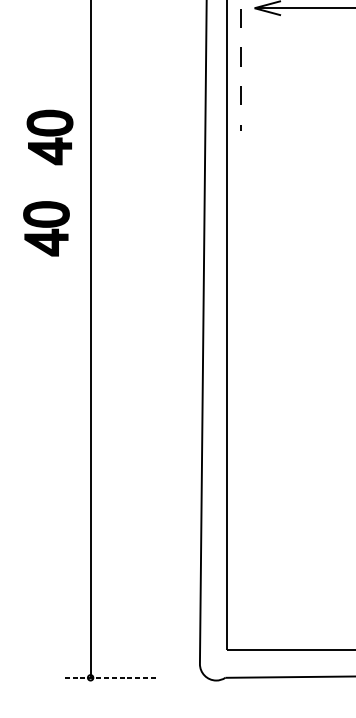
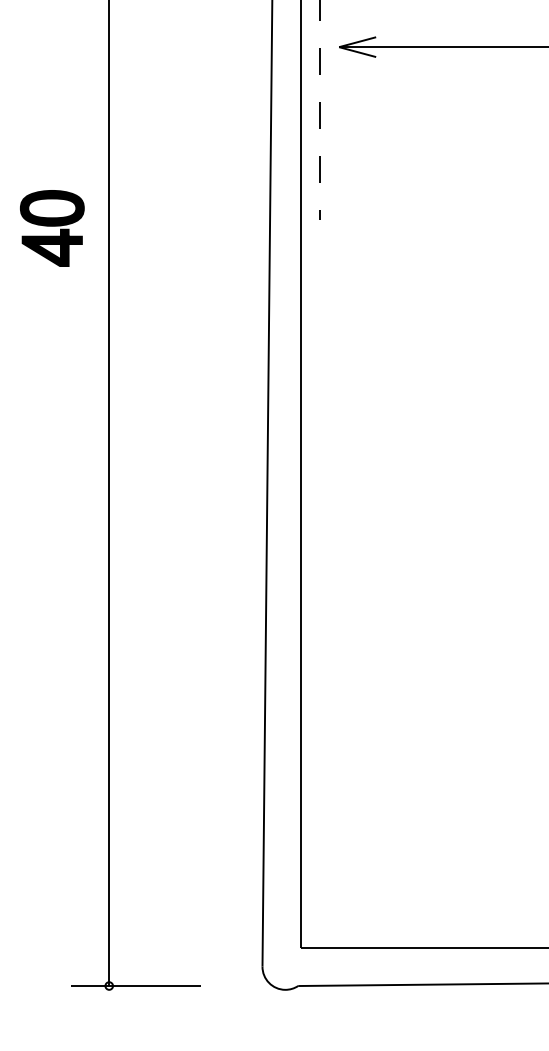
part: (46, 228) -> (47, 356), removed
line: (109, 678) -> (135, 986), dashed -> solid

